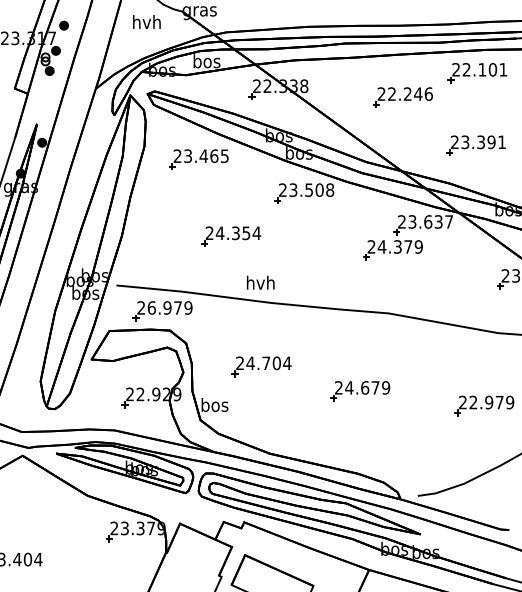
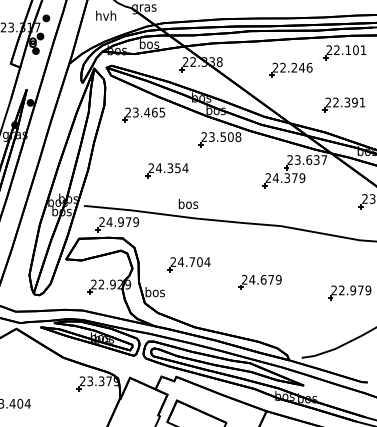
text: (465, 142) -> (336, 102), 23.391 -> 22.391
text: (260, 282) -> (188, 203), hvh -> bos
text: (151, 307) -> (109, 221), 26.979 -> 24.979

